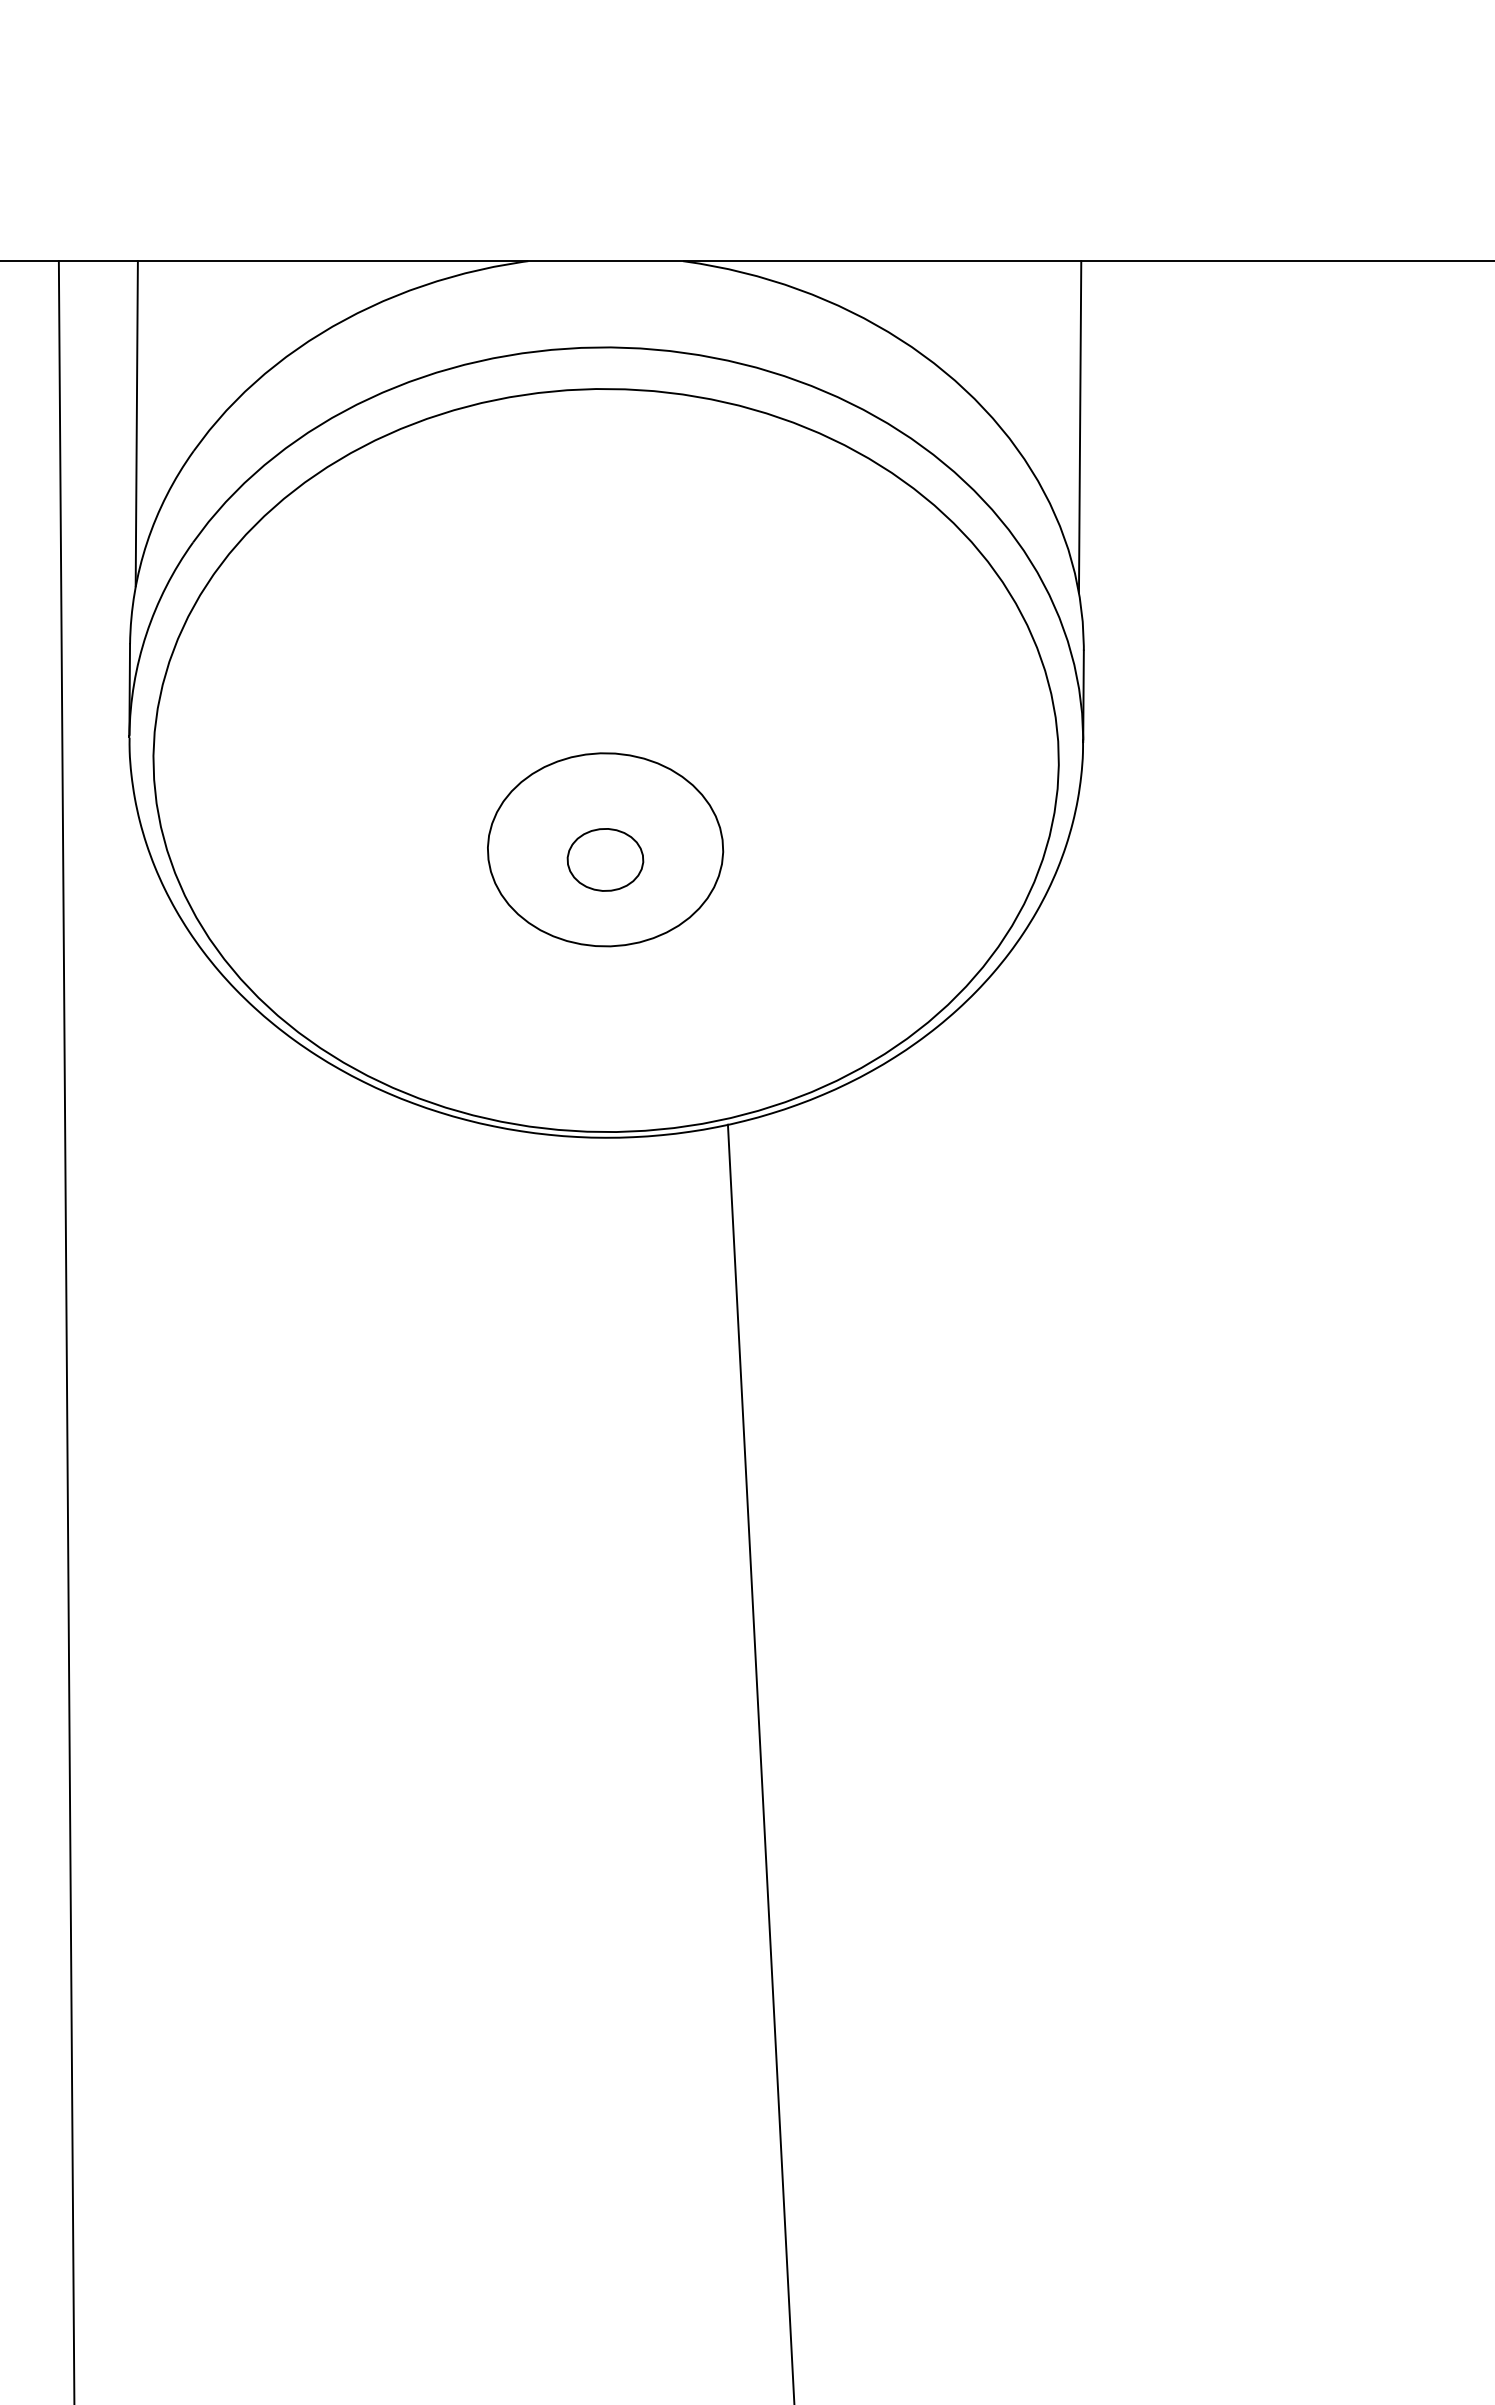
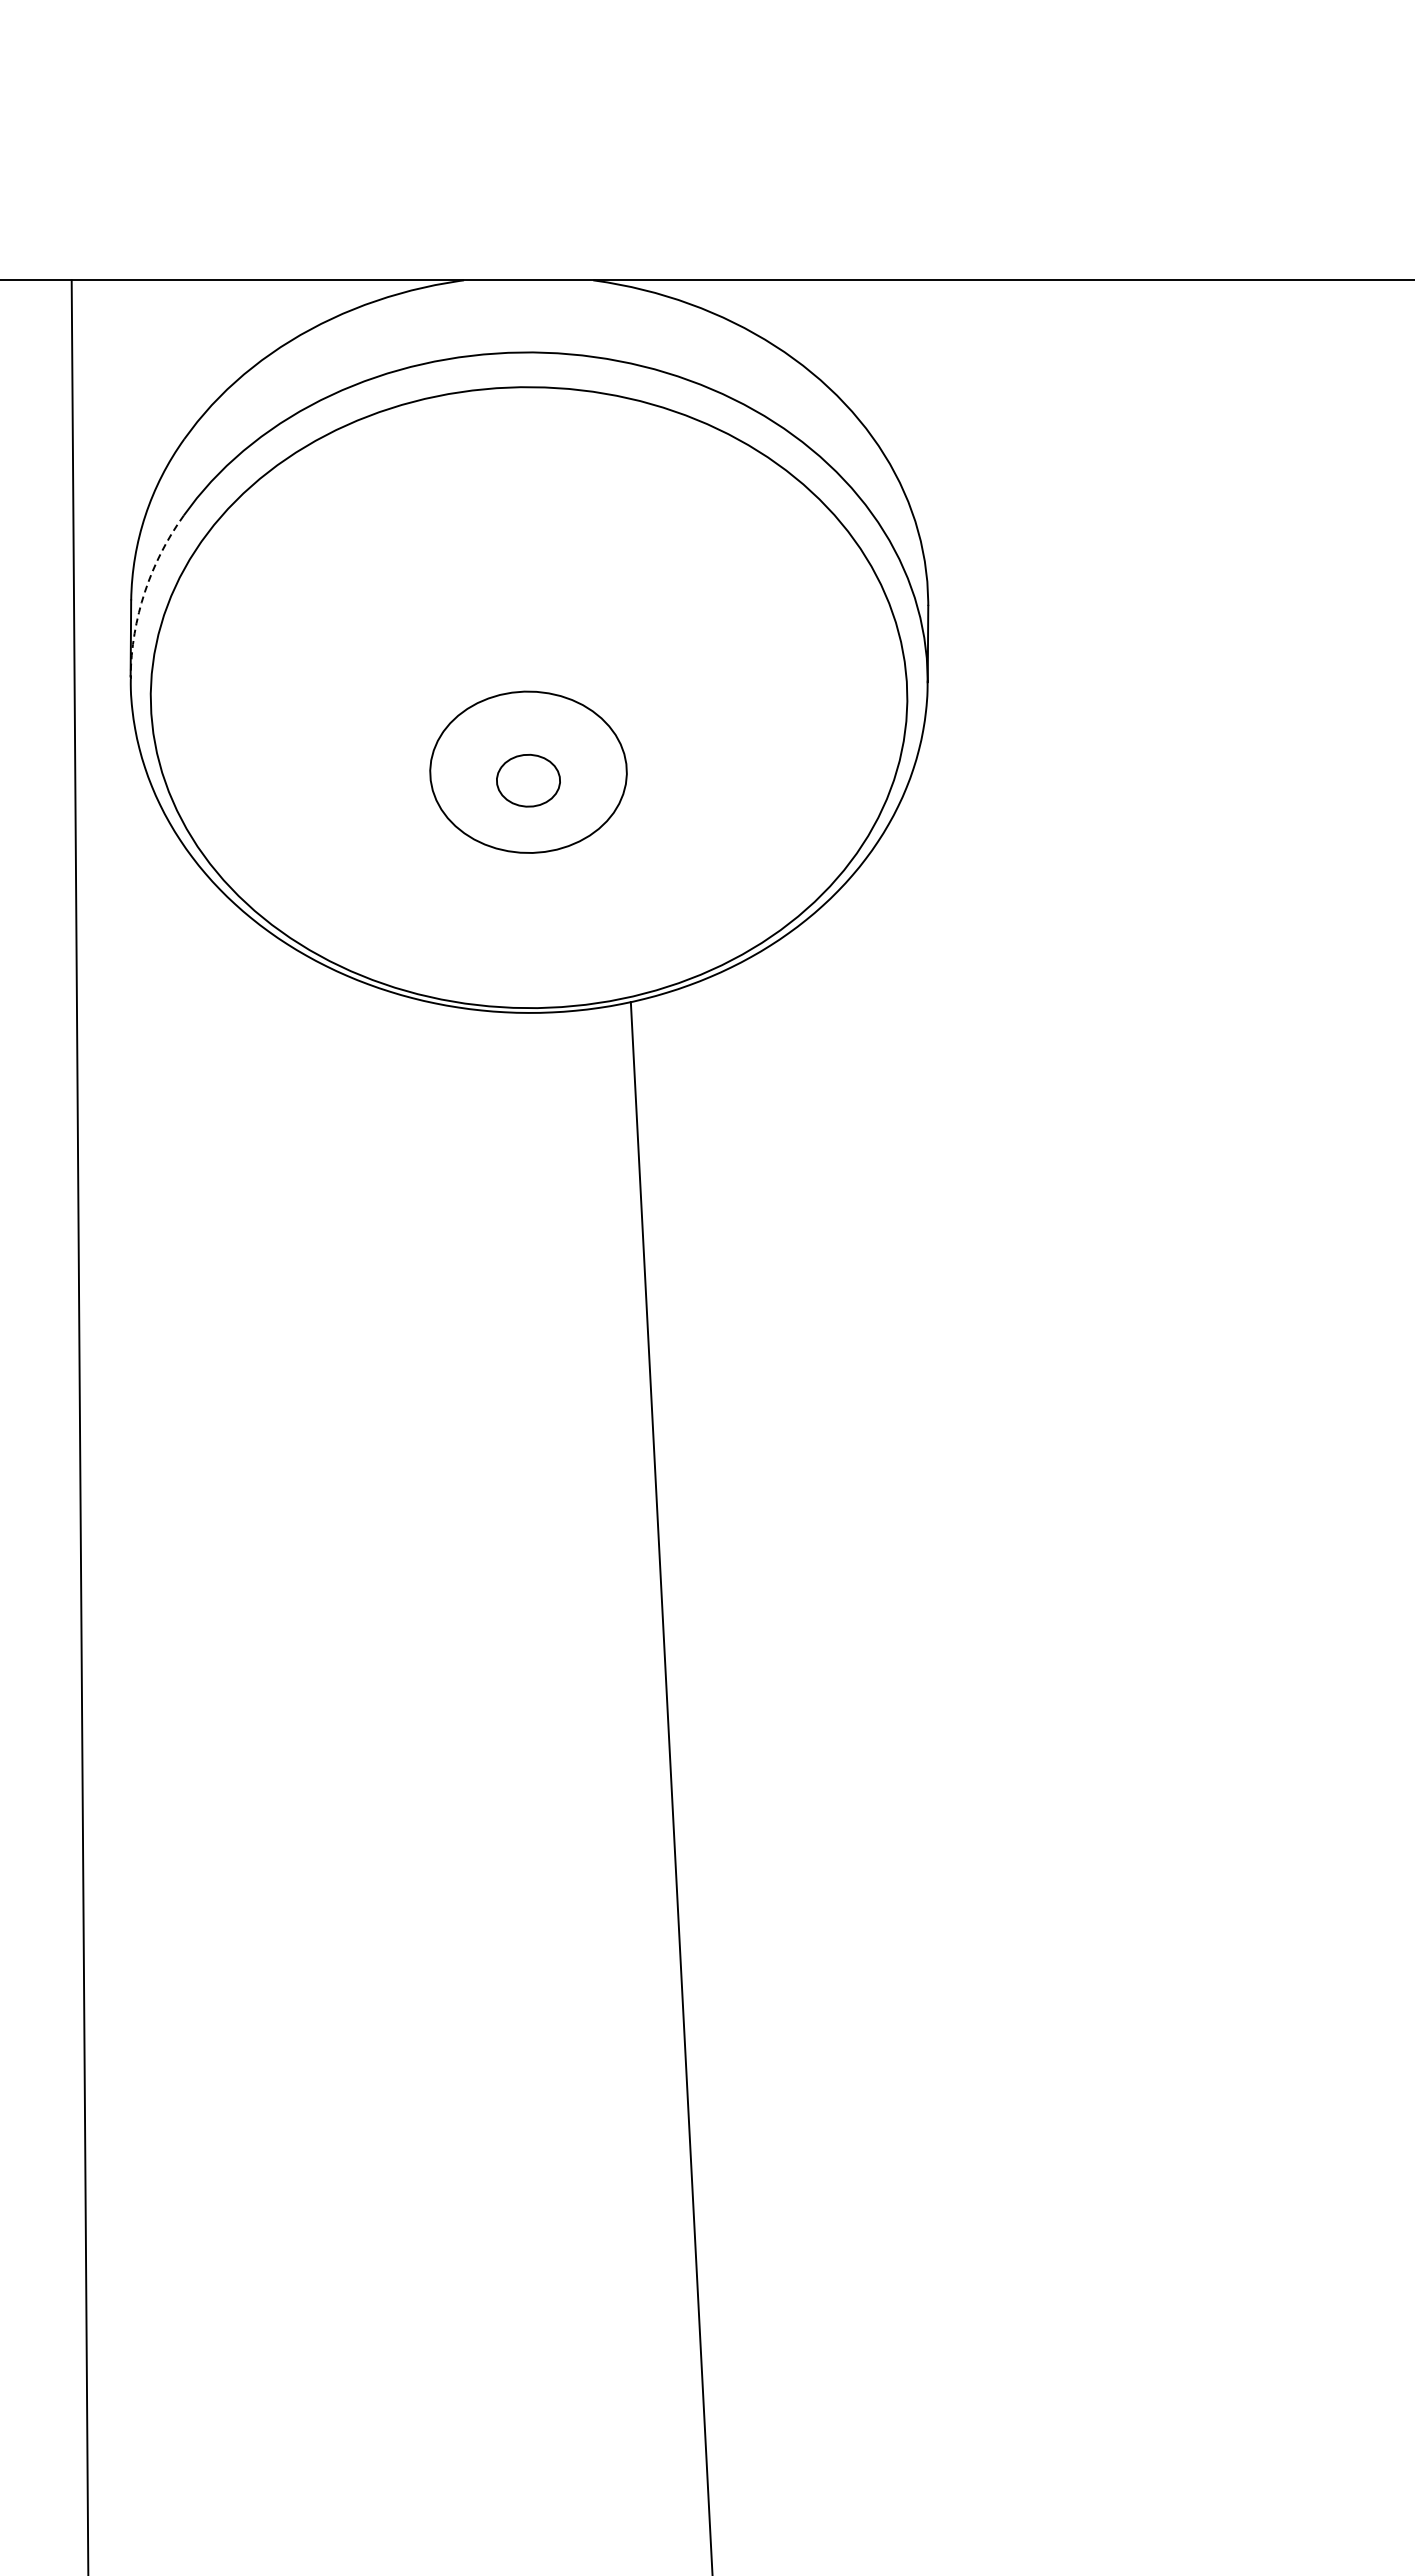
line: (136, 424) -> (136, 416), removed
line: (1080, 426) -> (925, 418), removed
arc: (145, 634) -> (144, 592), solid -> dashed

